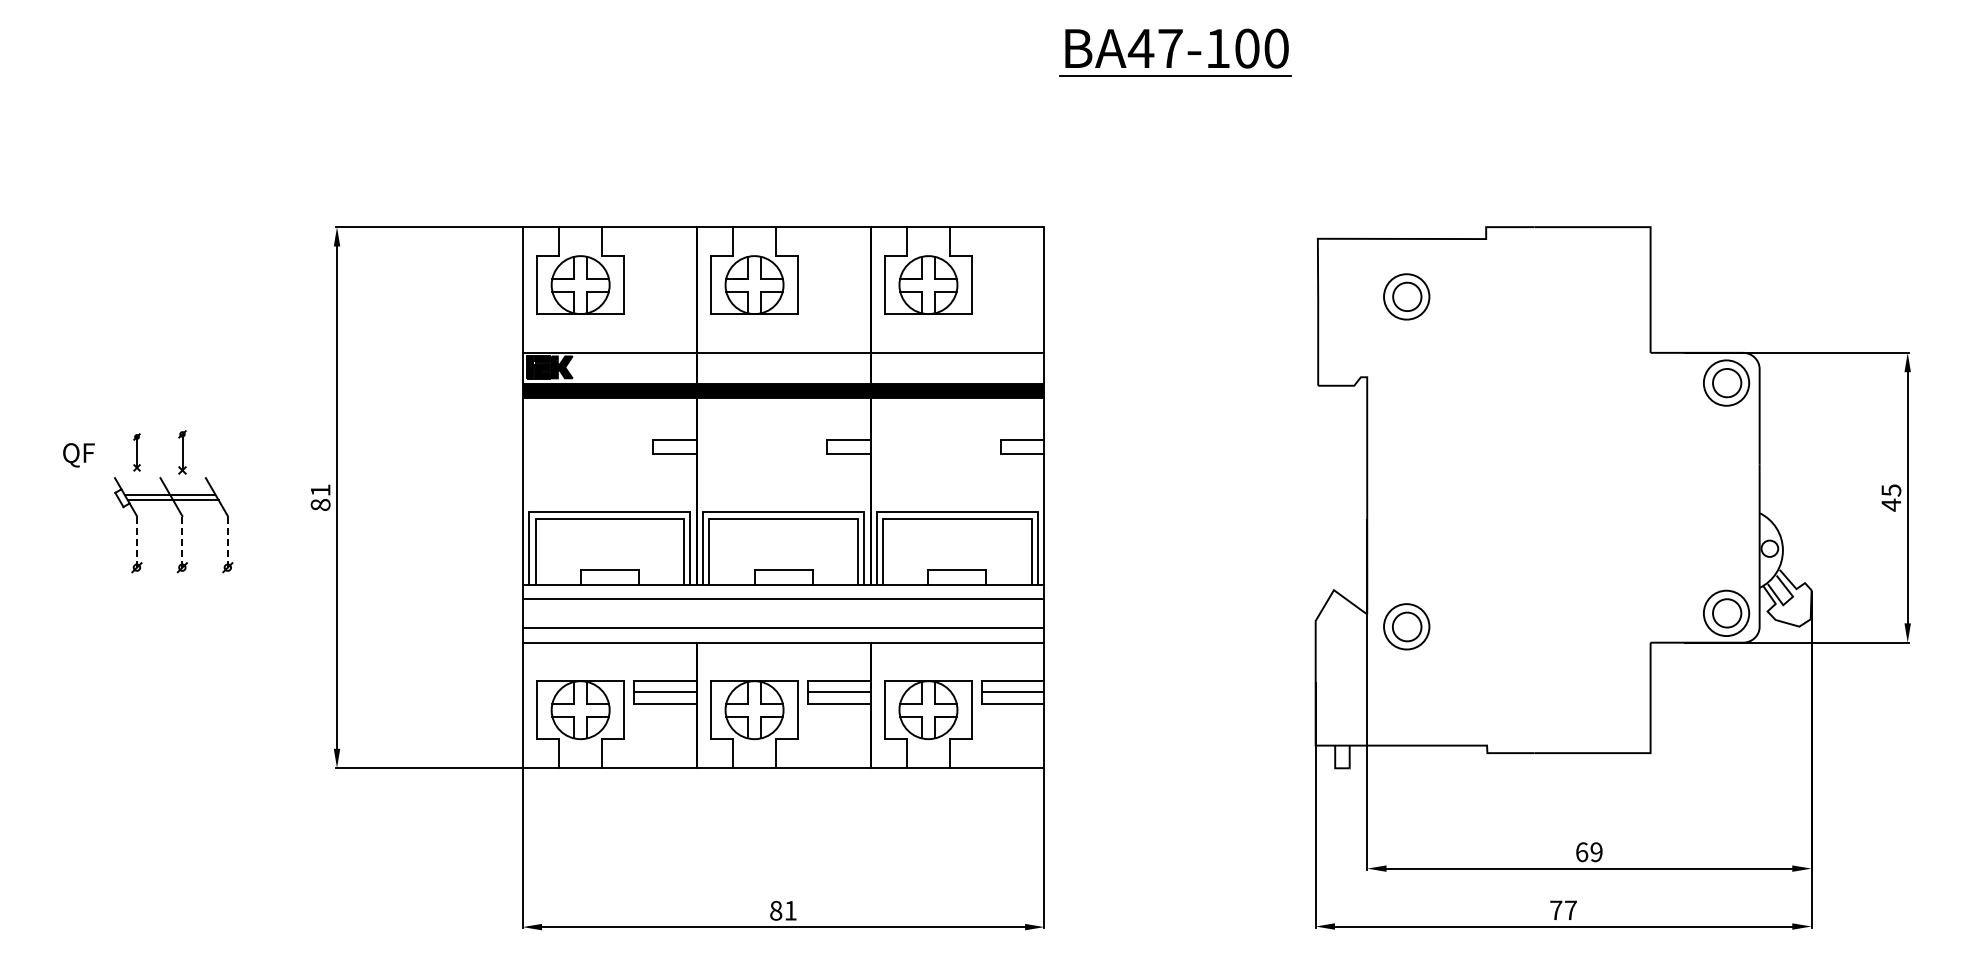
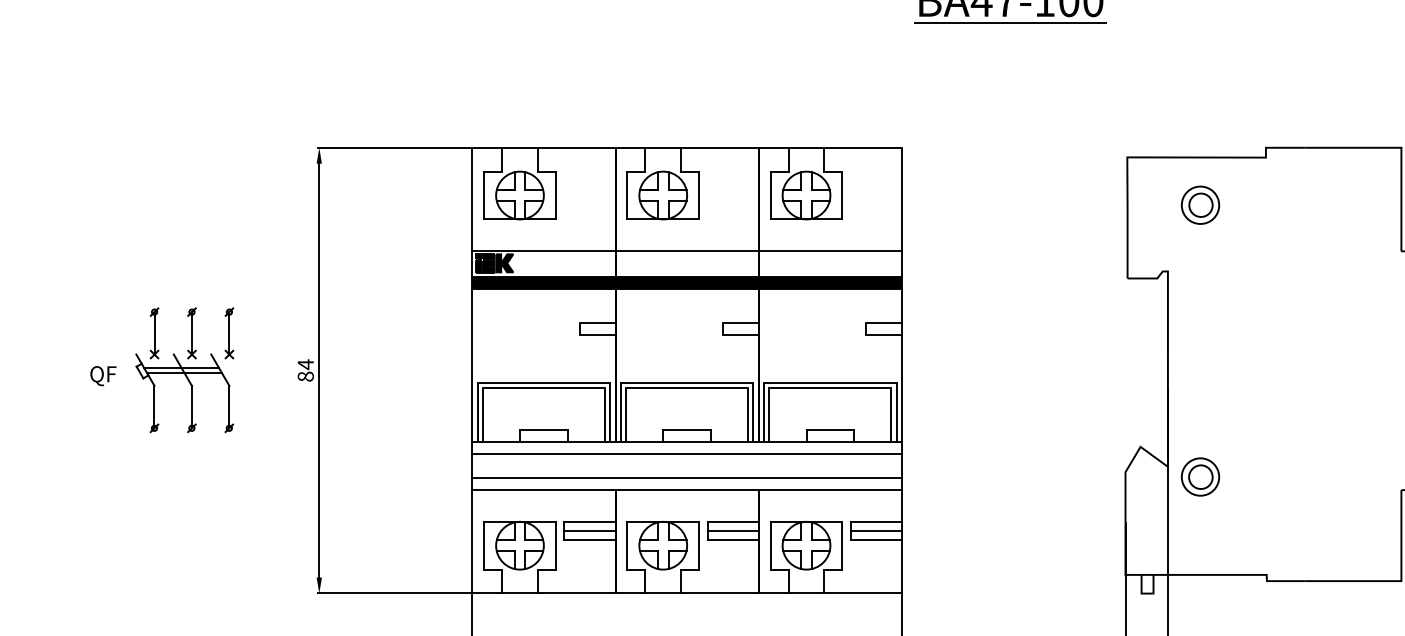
part: (136, 452) -> (154, 333), size x1.67
part: (182, 452) -> (191, 333), size x1.43
part: (227, 452) -> (229, 333), added
text: (78, 455) -> (103, 376), moved
text: (320, 490) -> (305, 364), 81 -> 84
line: (136, 541) -> (154, 406), dashed -> solid
line: (182, 541) -> (191, 406), dashed -> solid
line: (227, 541) -> (229, 406), dashed -> solid

